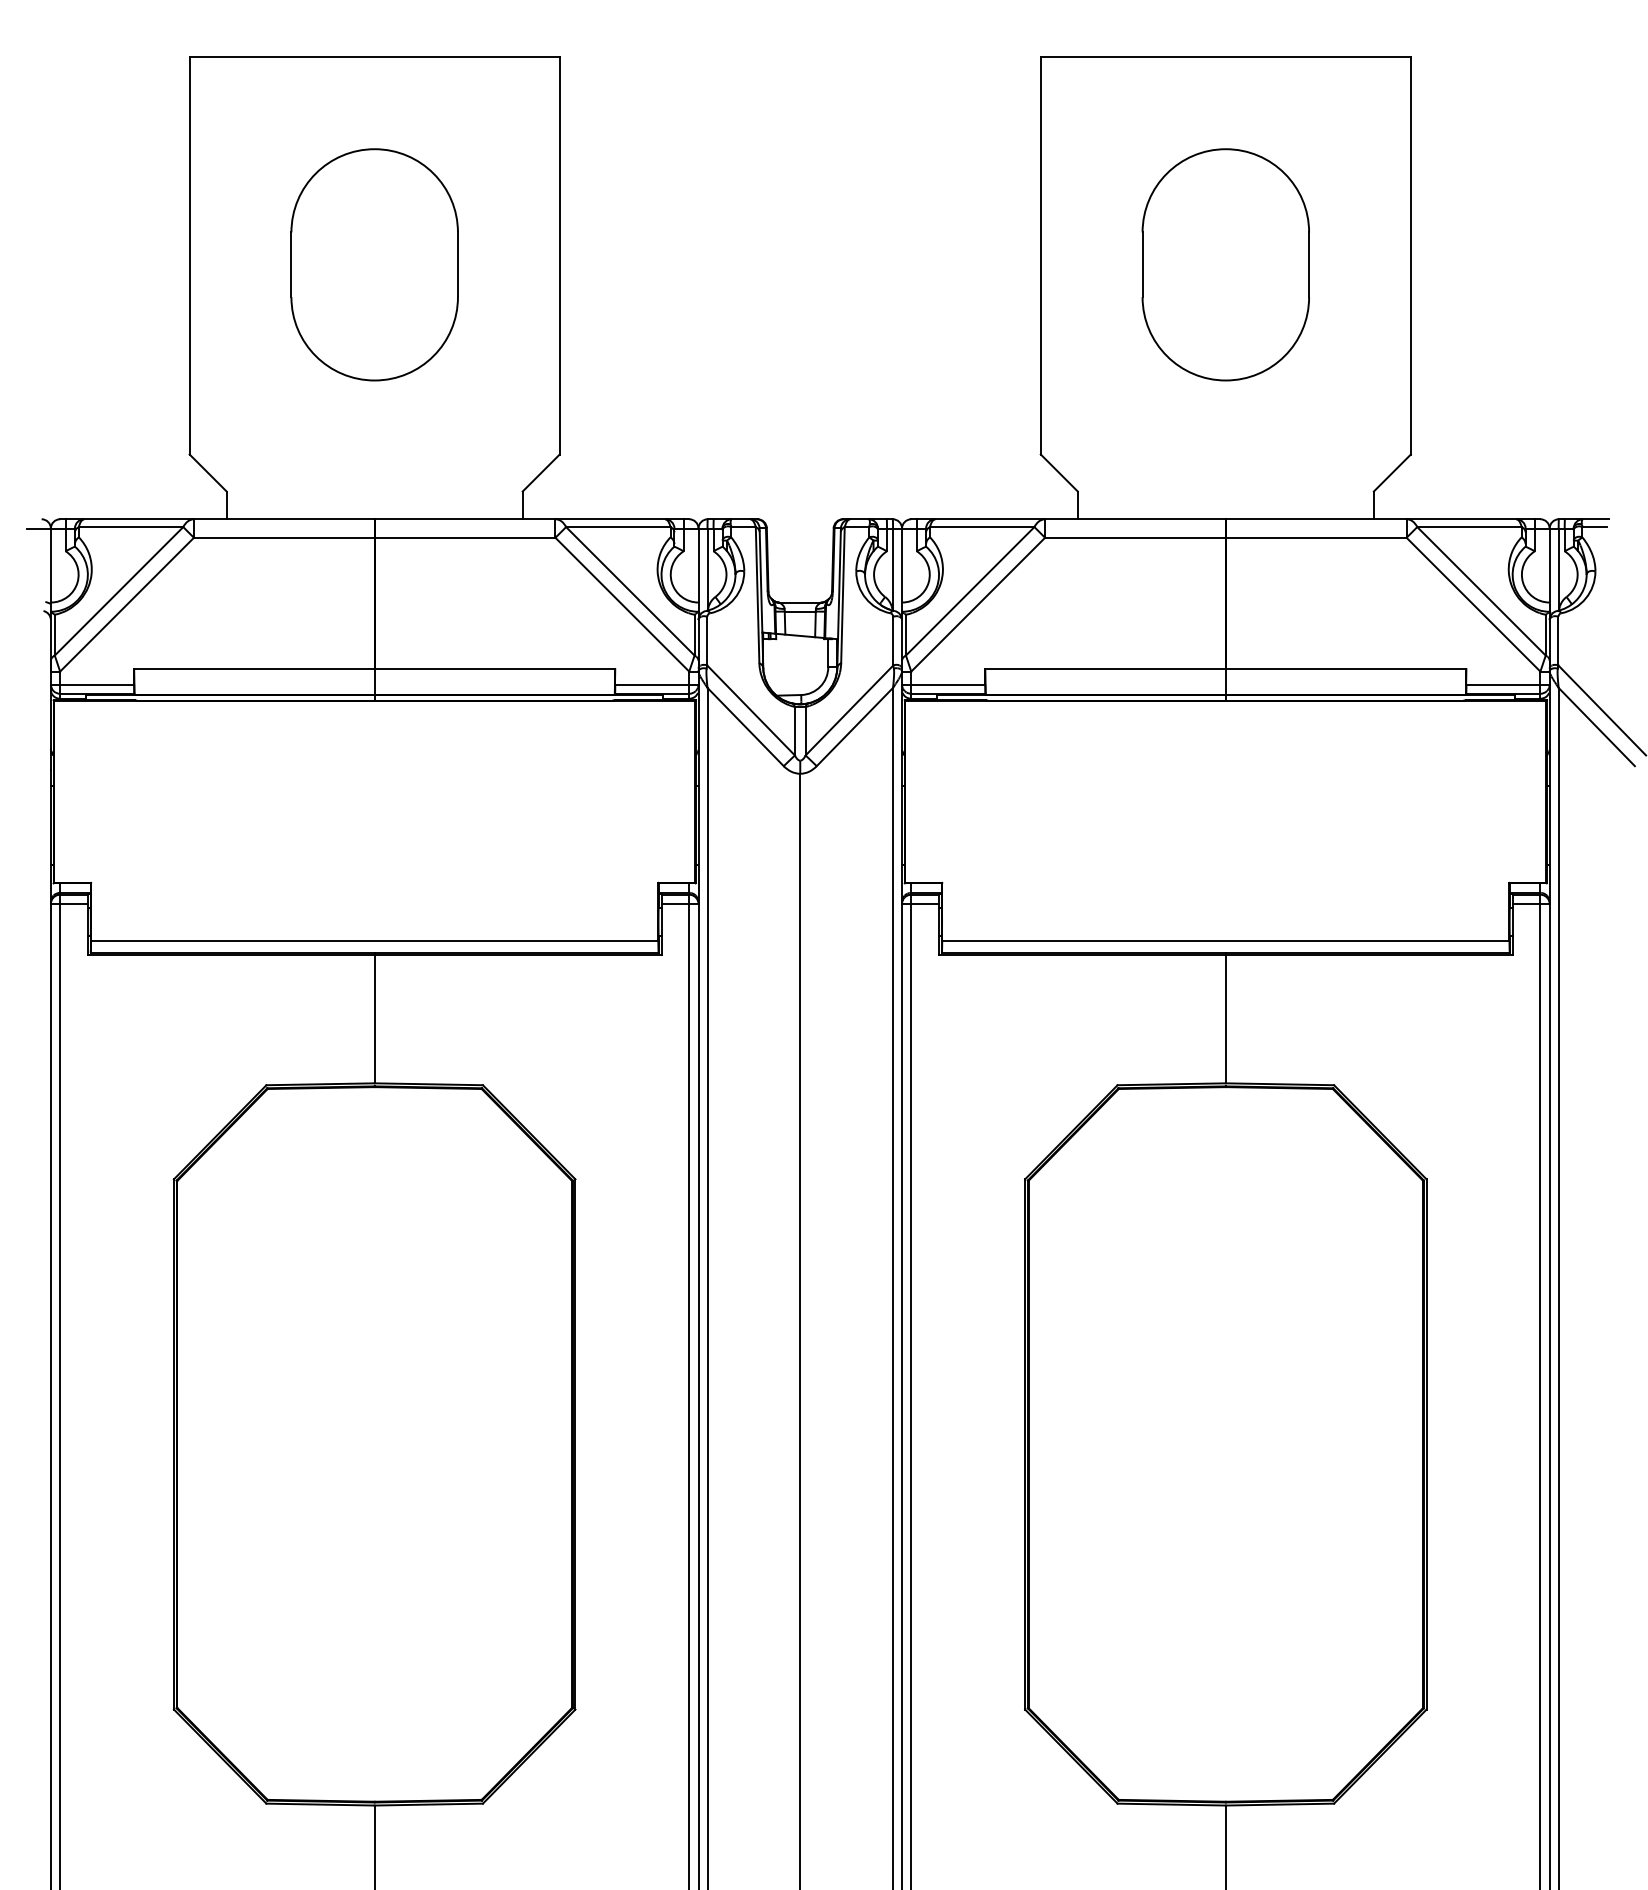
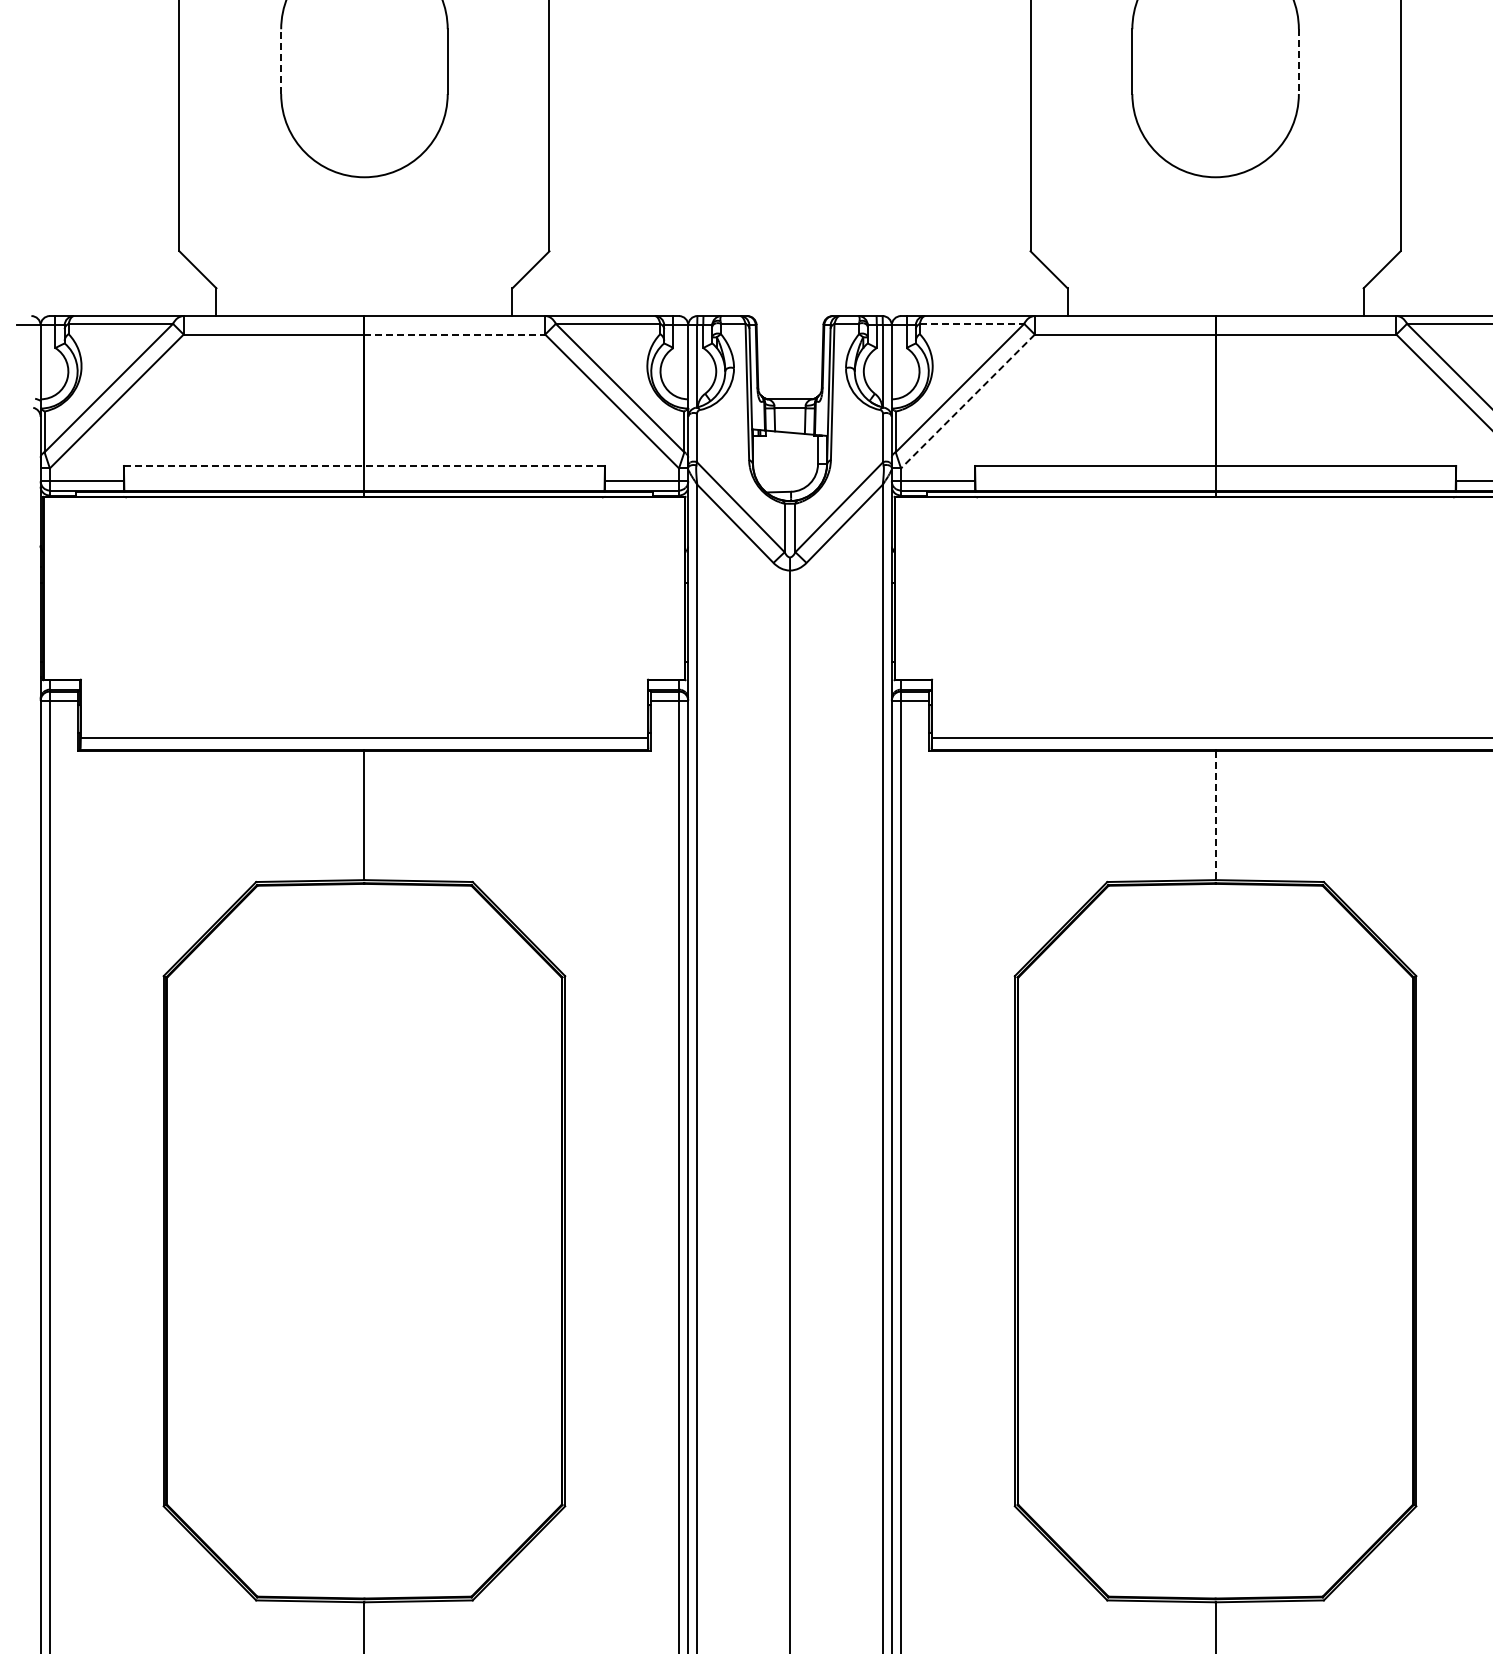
line: (291, 264) -> (281, 61), solid -> dashed
line: (1309, 265) -> (1299, 62), solid -> dashed
line: (982, 527) -> (972, 324), solid -> dashed
line: (465, 537) -> (455, 334), solid -> dashed
line: (978, 604) -> (968, 401), solid -> dashed
line: (374, 669) -> (364, 466), solid -> dashed
line: (1225, 1019) -> (1215, 816), solid -> dashed

